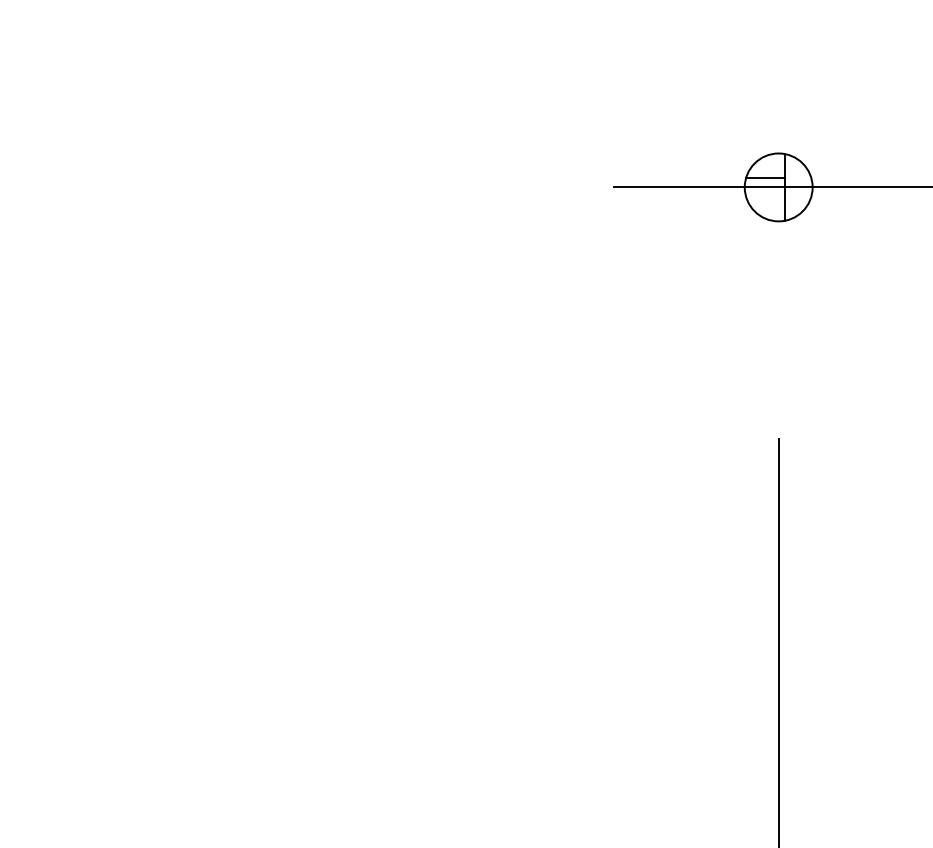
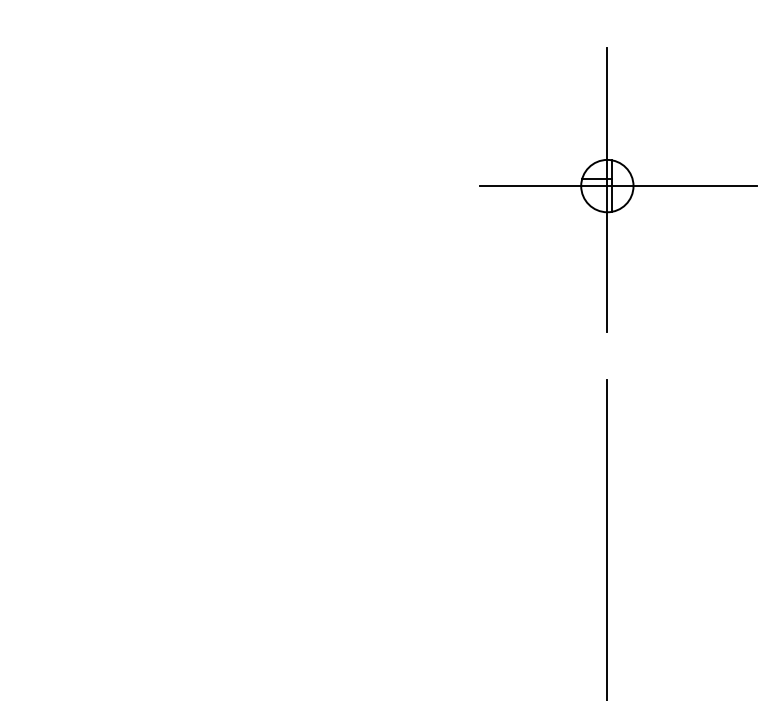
line: (778, 191) -> (607, 189), added

